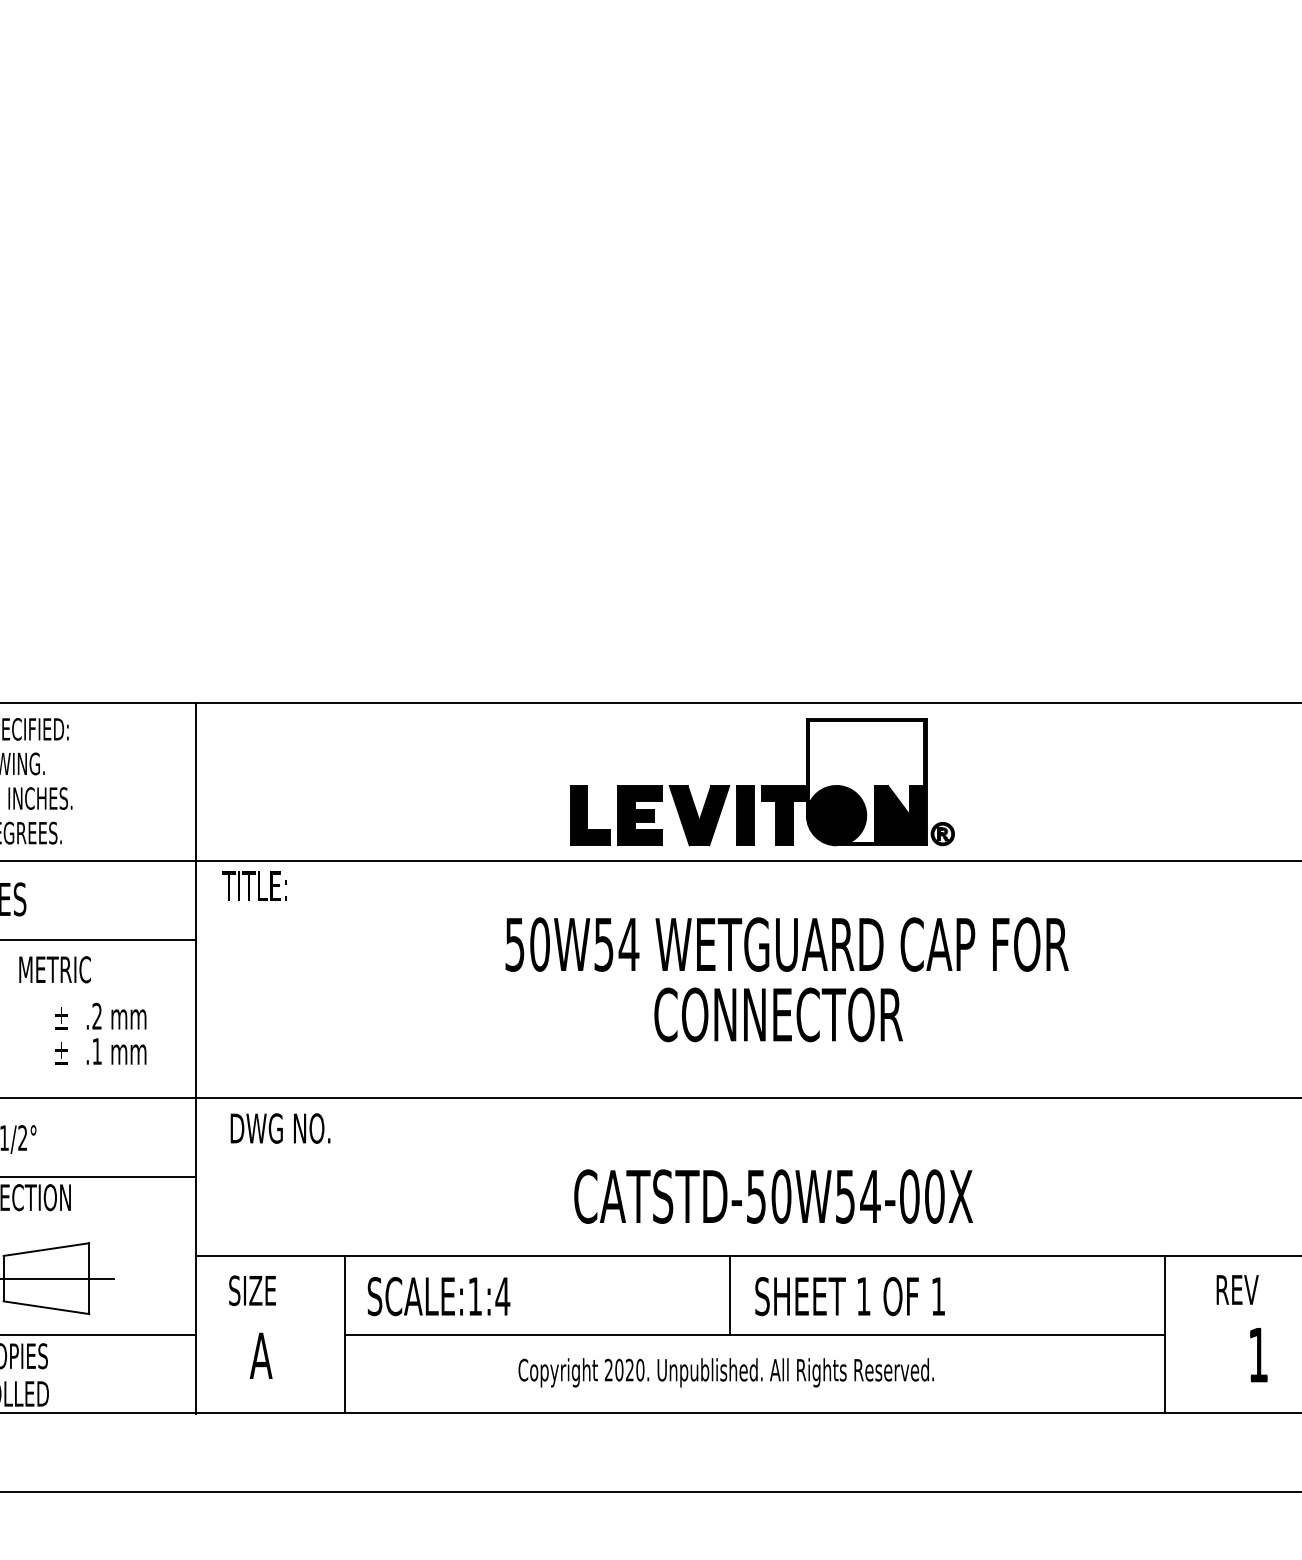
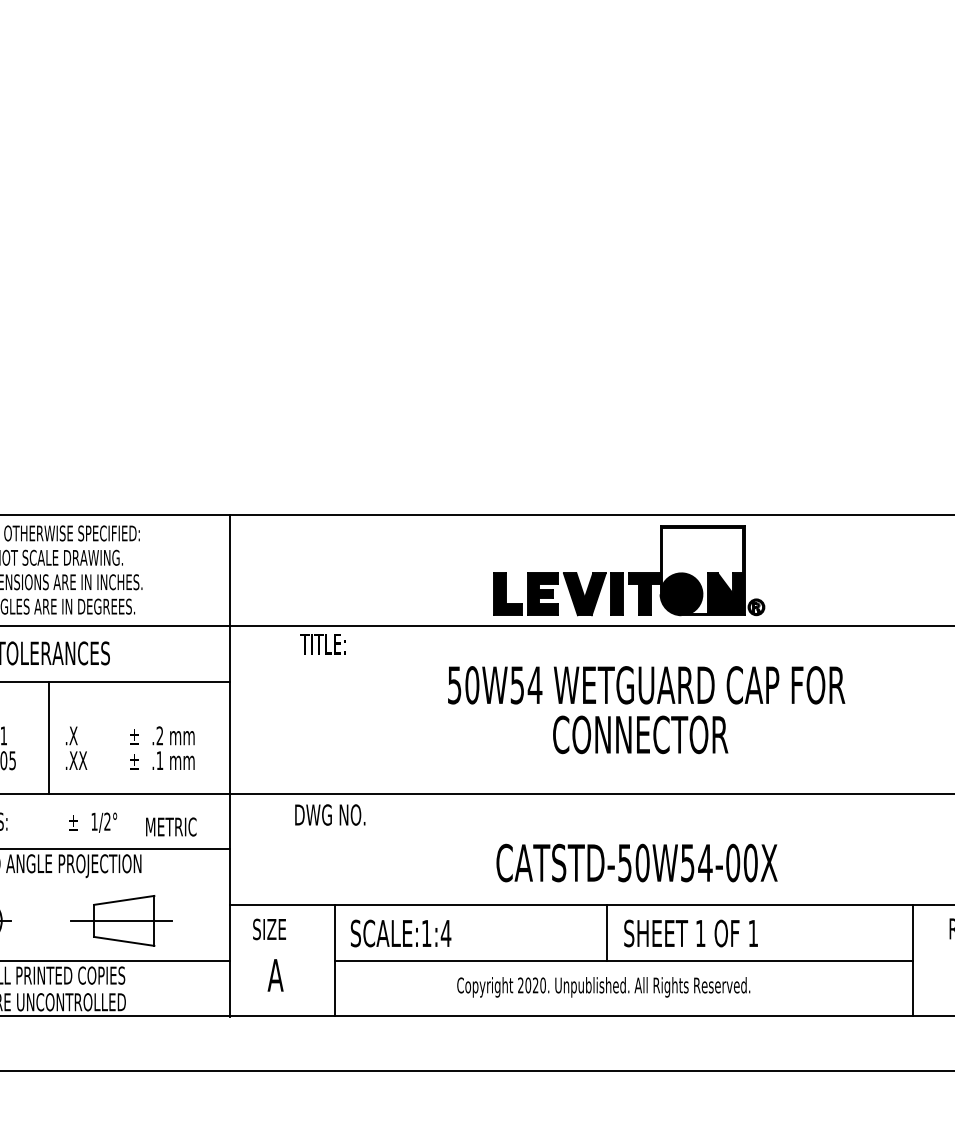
text: (253, 886) -> (322, 644), moved
text: (55, 969) -> (171, 826), moved
text: (280, 1127) -> (330, 814), moved

